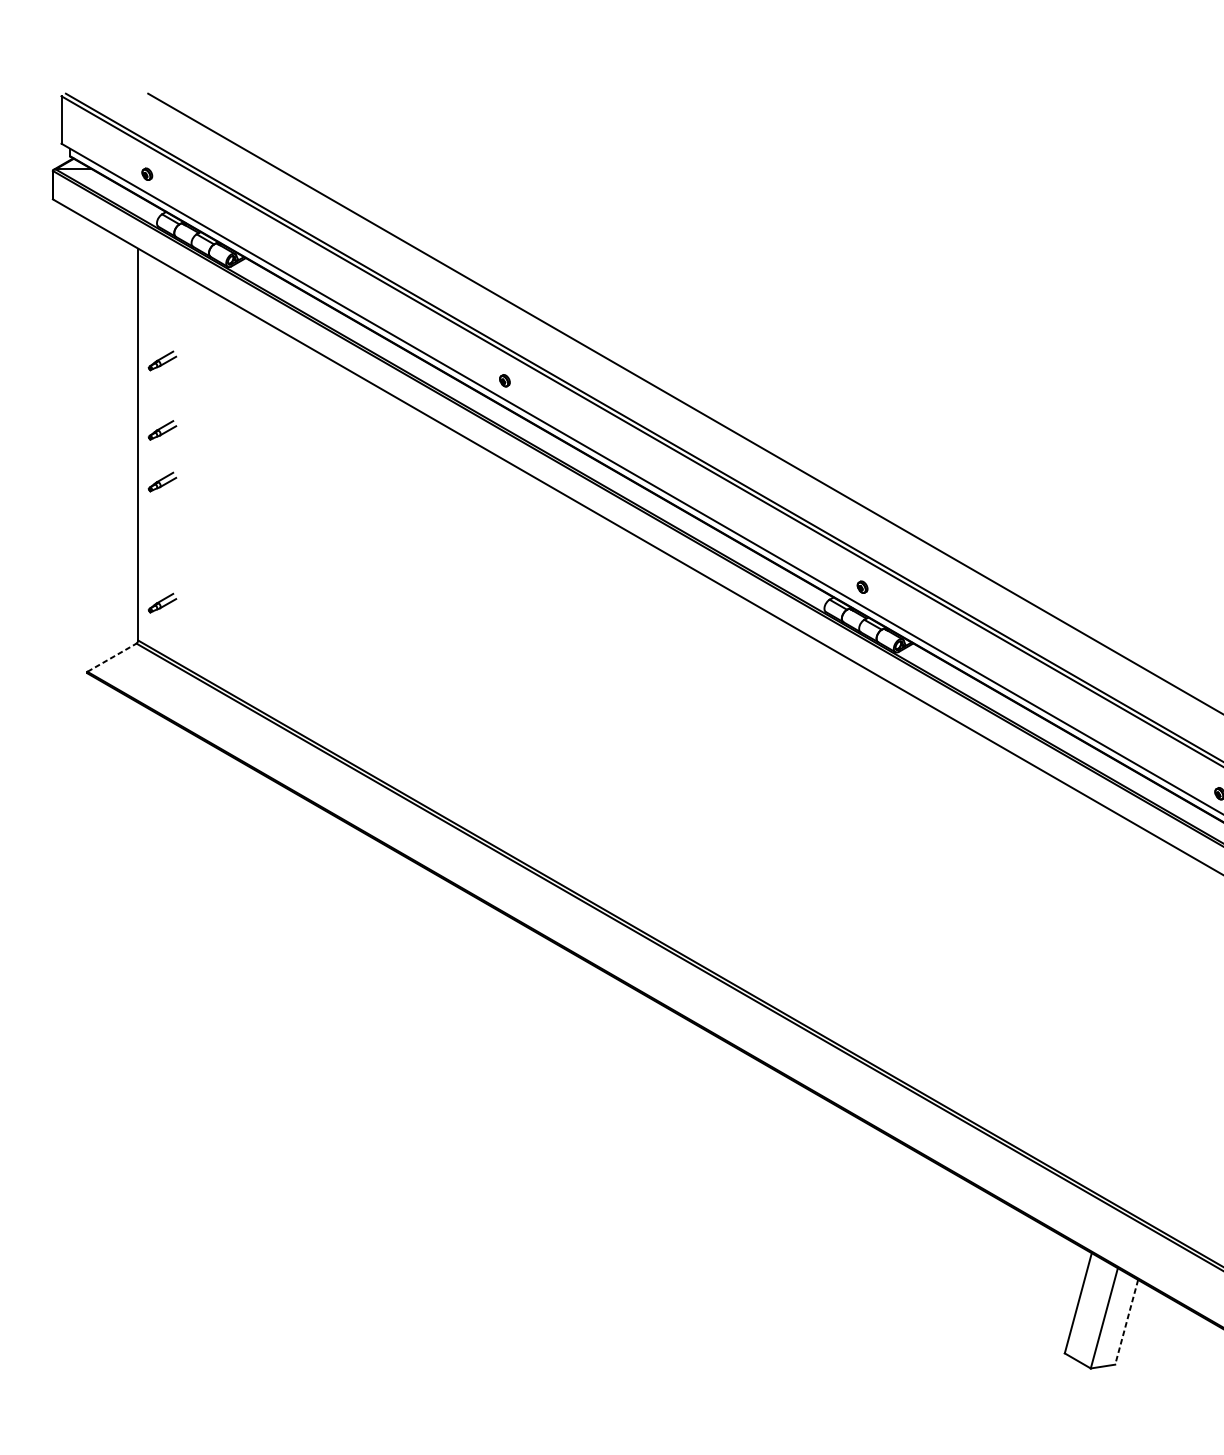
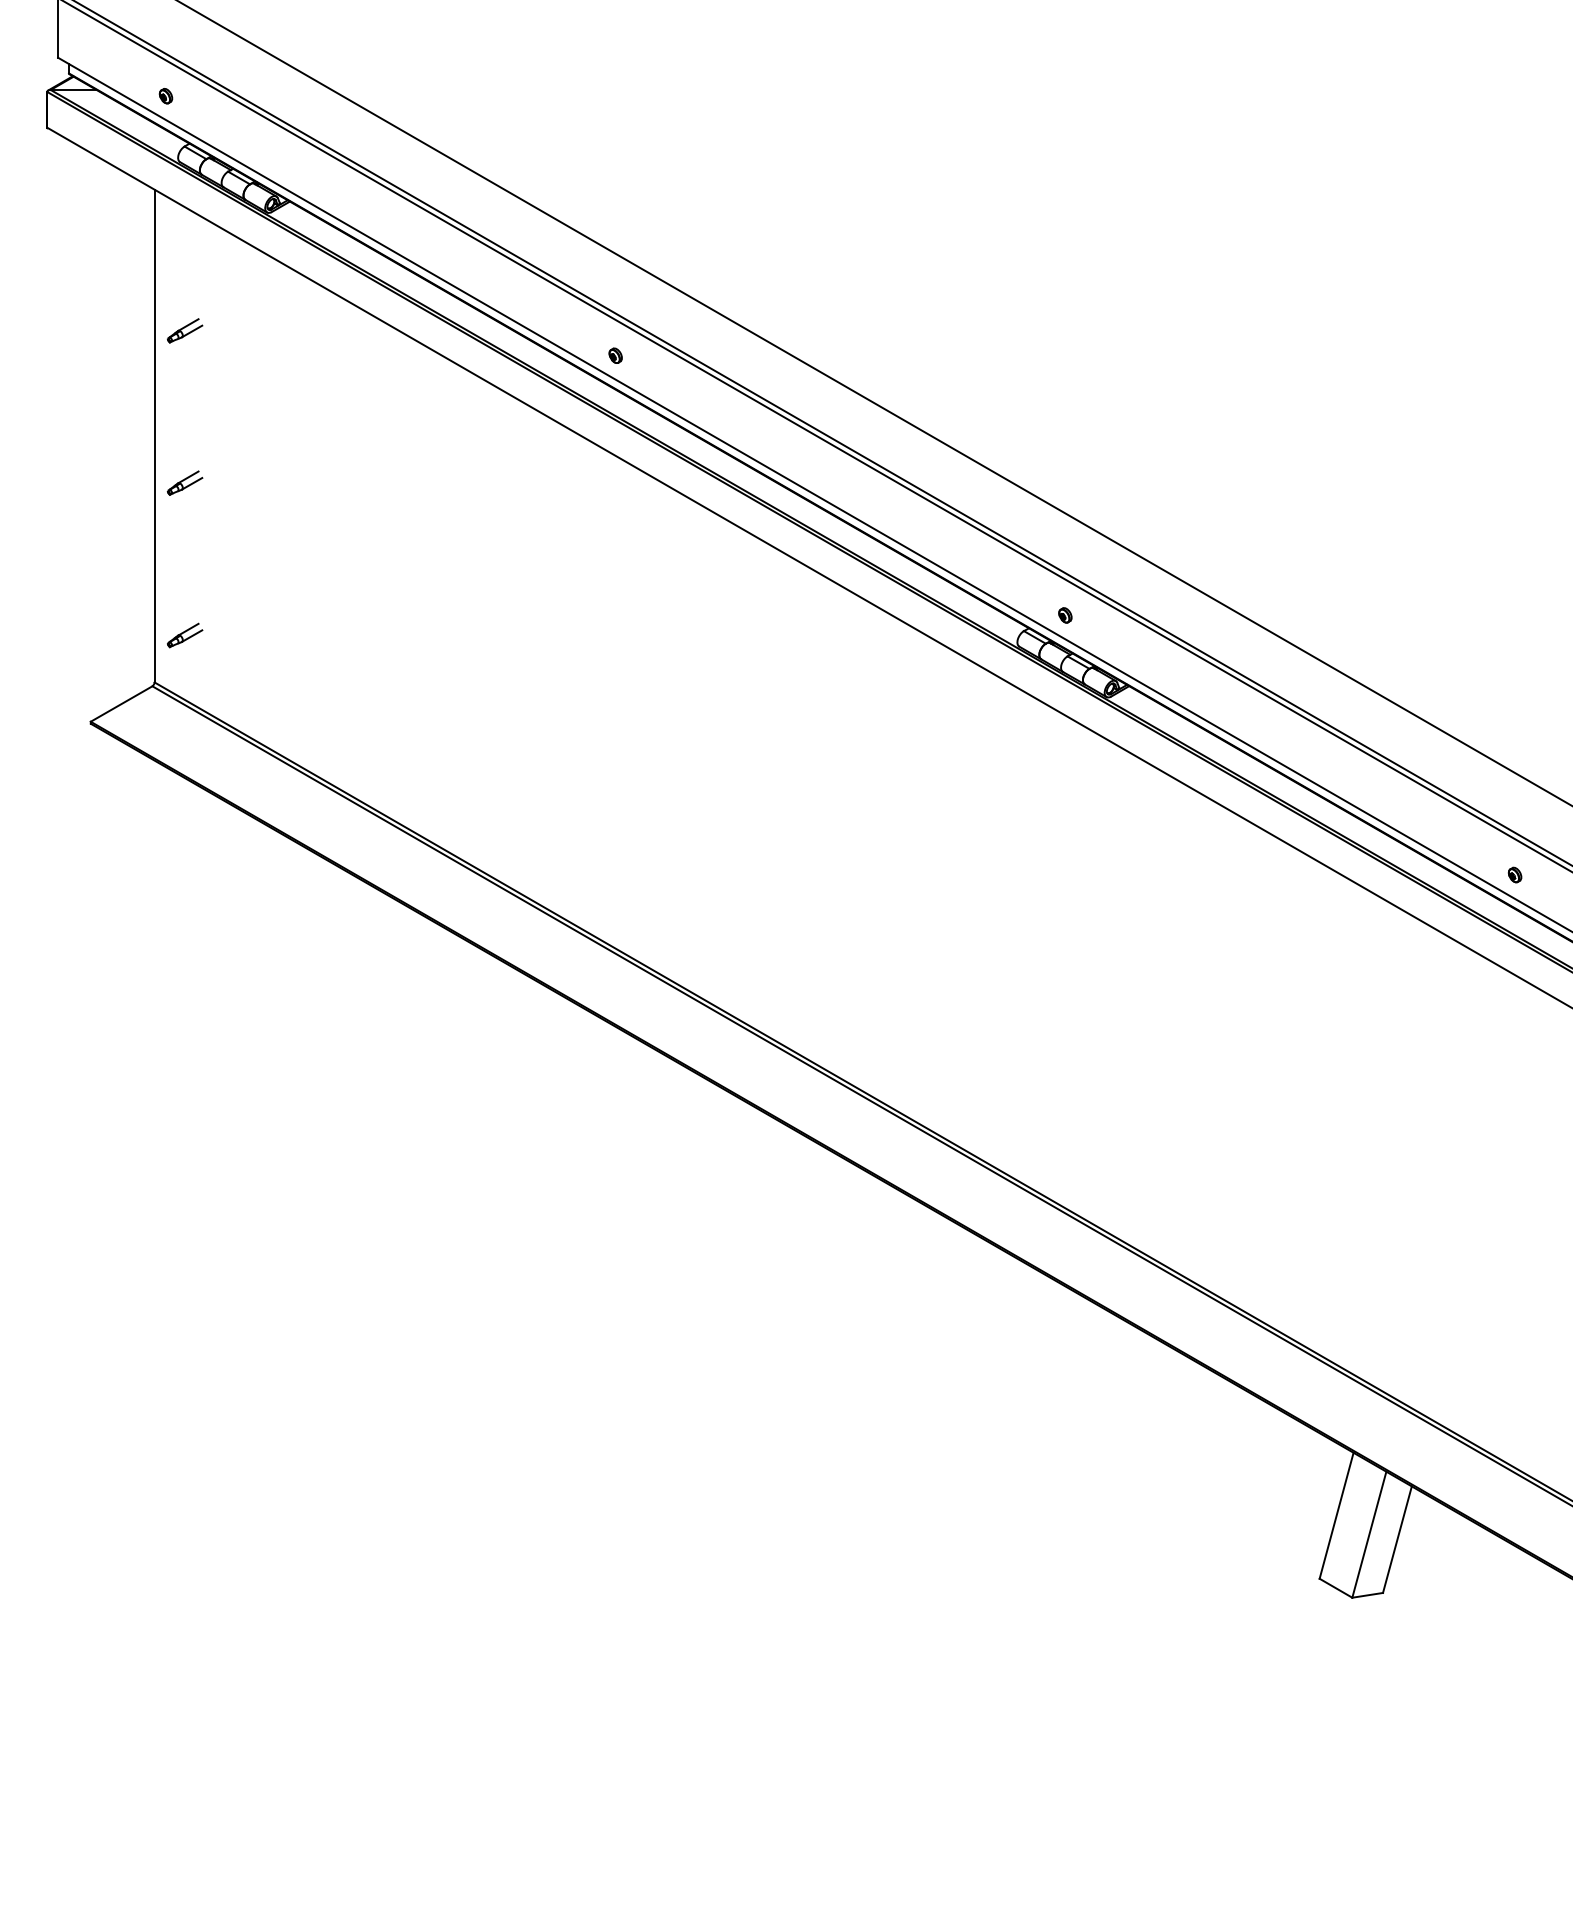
part: (162, 429) -> (184, 417), removed
line: (111, 658) -> (121, 704), dashed -> solid
line: (1126, 1322) -> (1397, 1540), dashed -> solid

